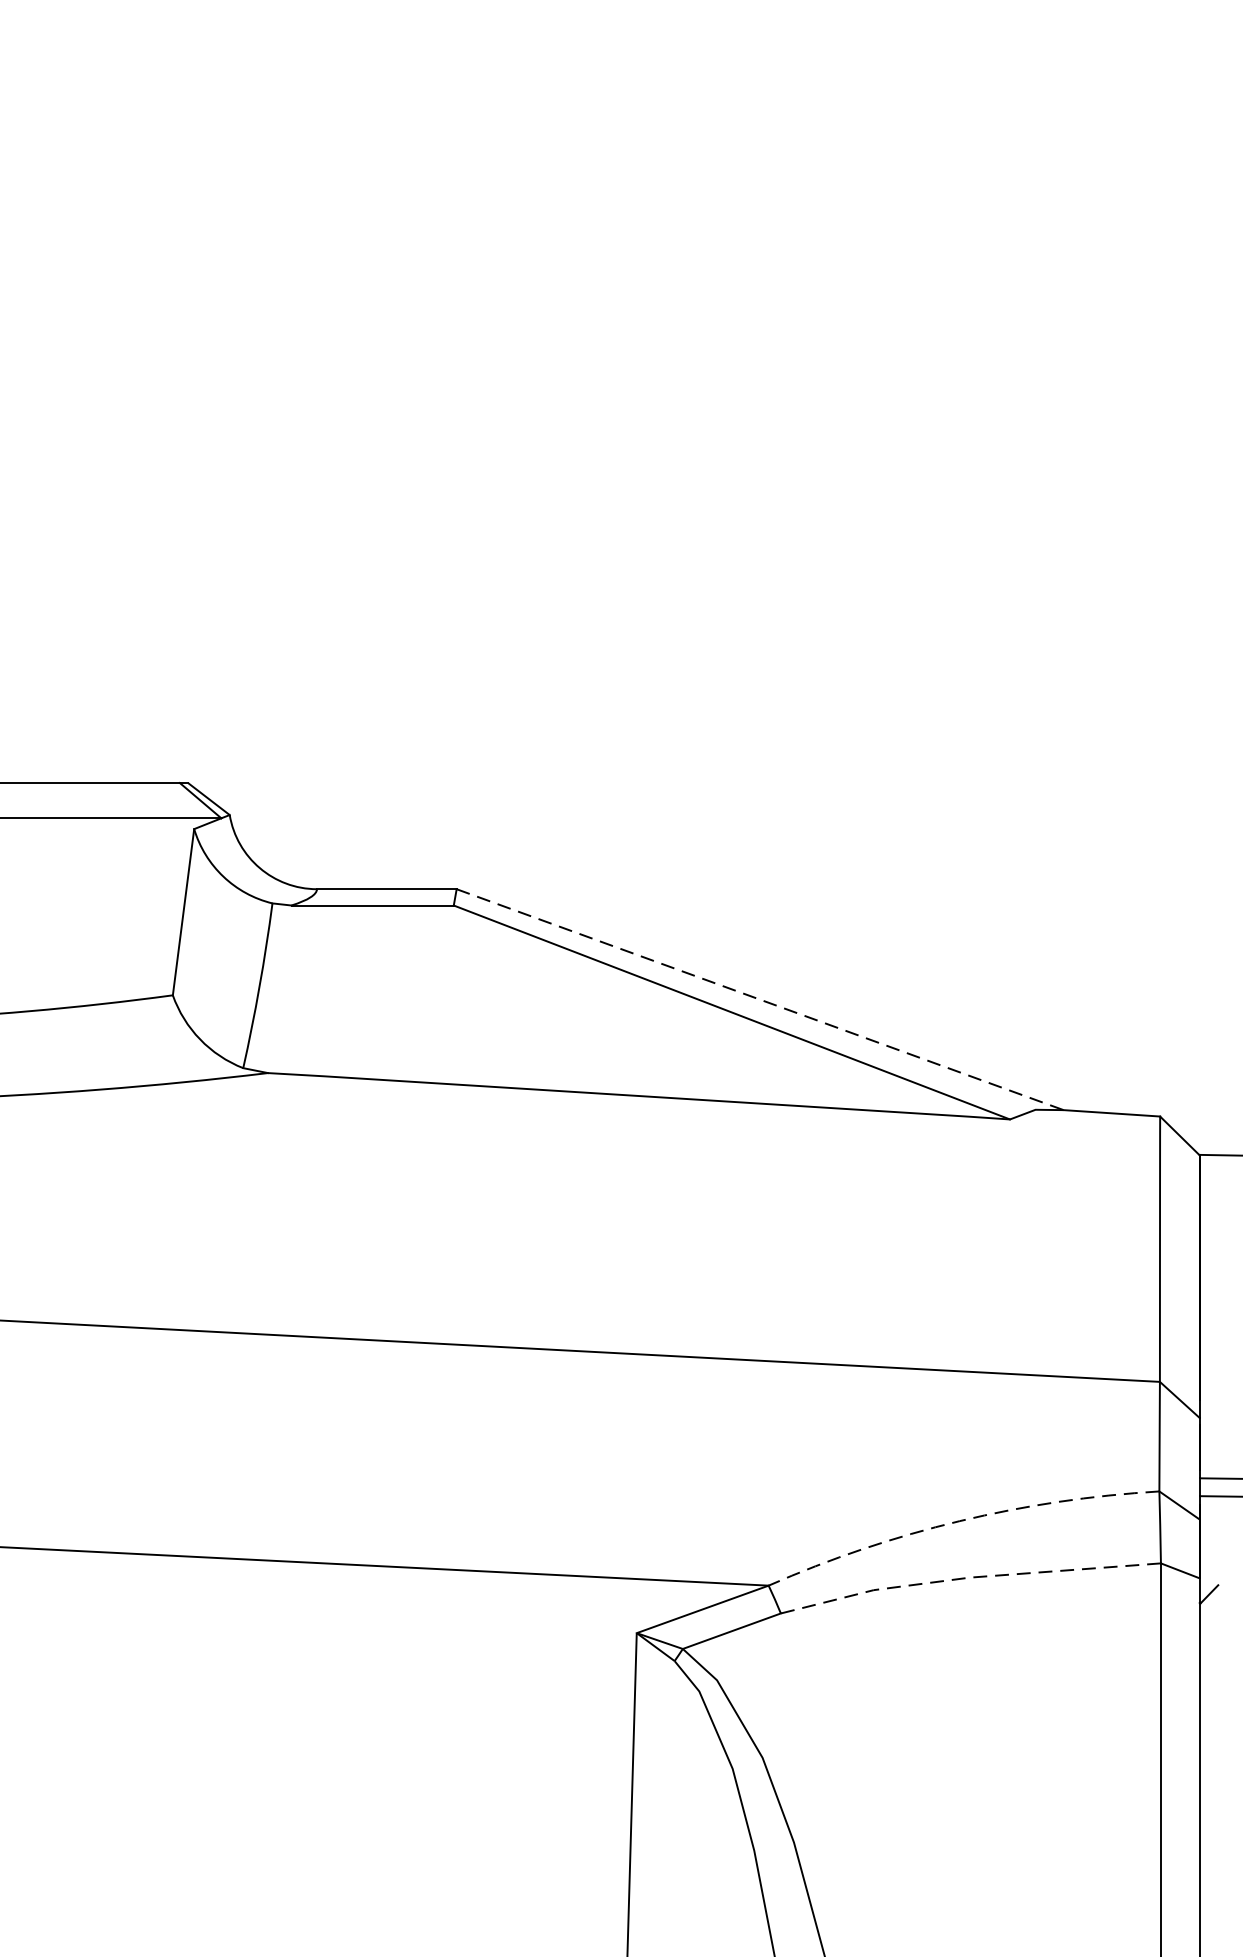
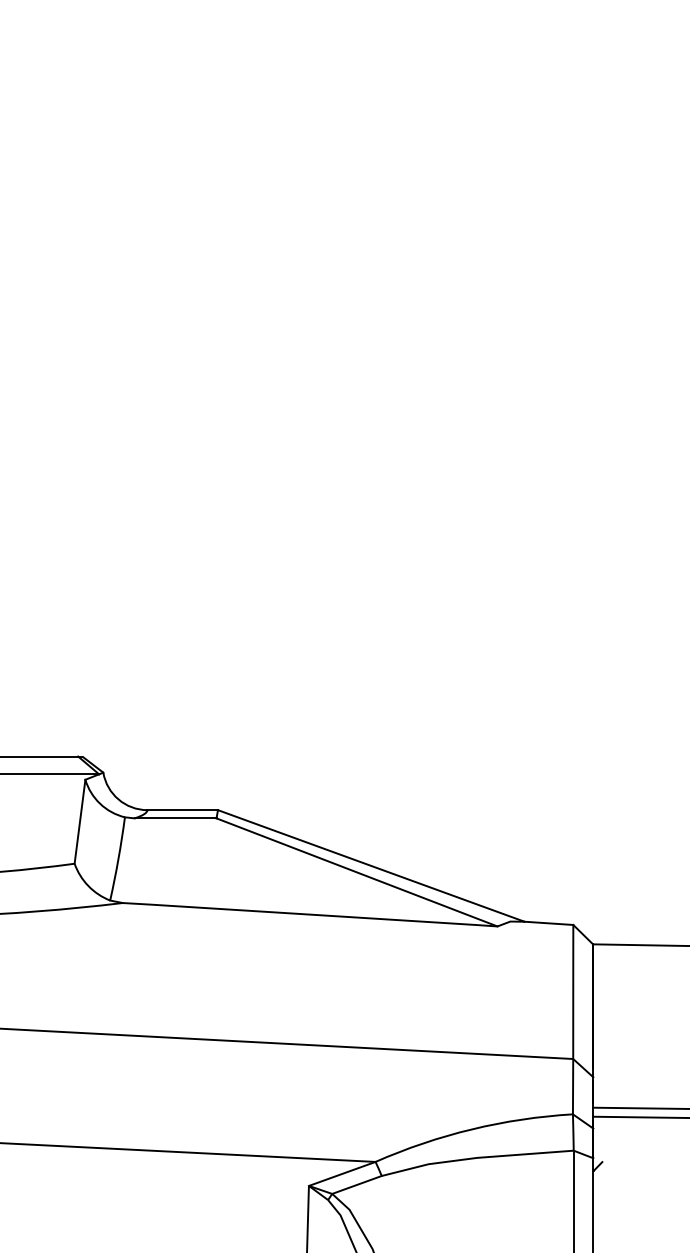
line: (760, 1000) -> (371, 866), dashed -> solid
arc: (960, 1521) -> (472, 1129), dashed -> solid
line: (968, 1578) -> (476, 1158), dashed -> solid

